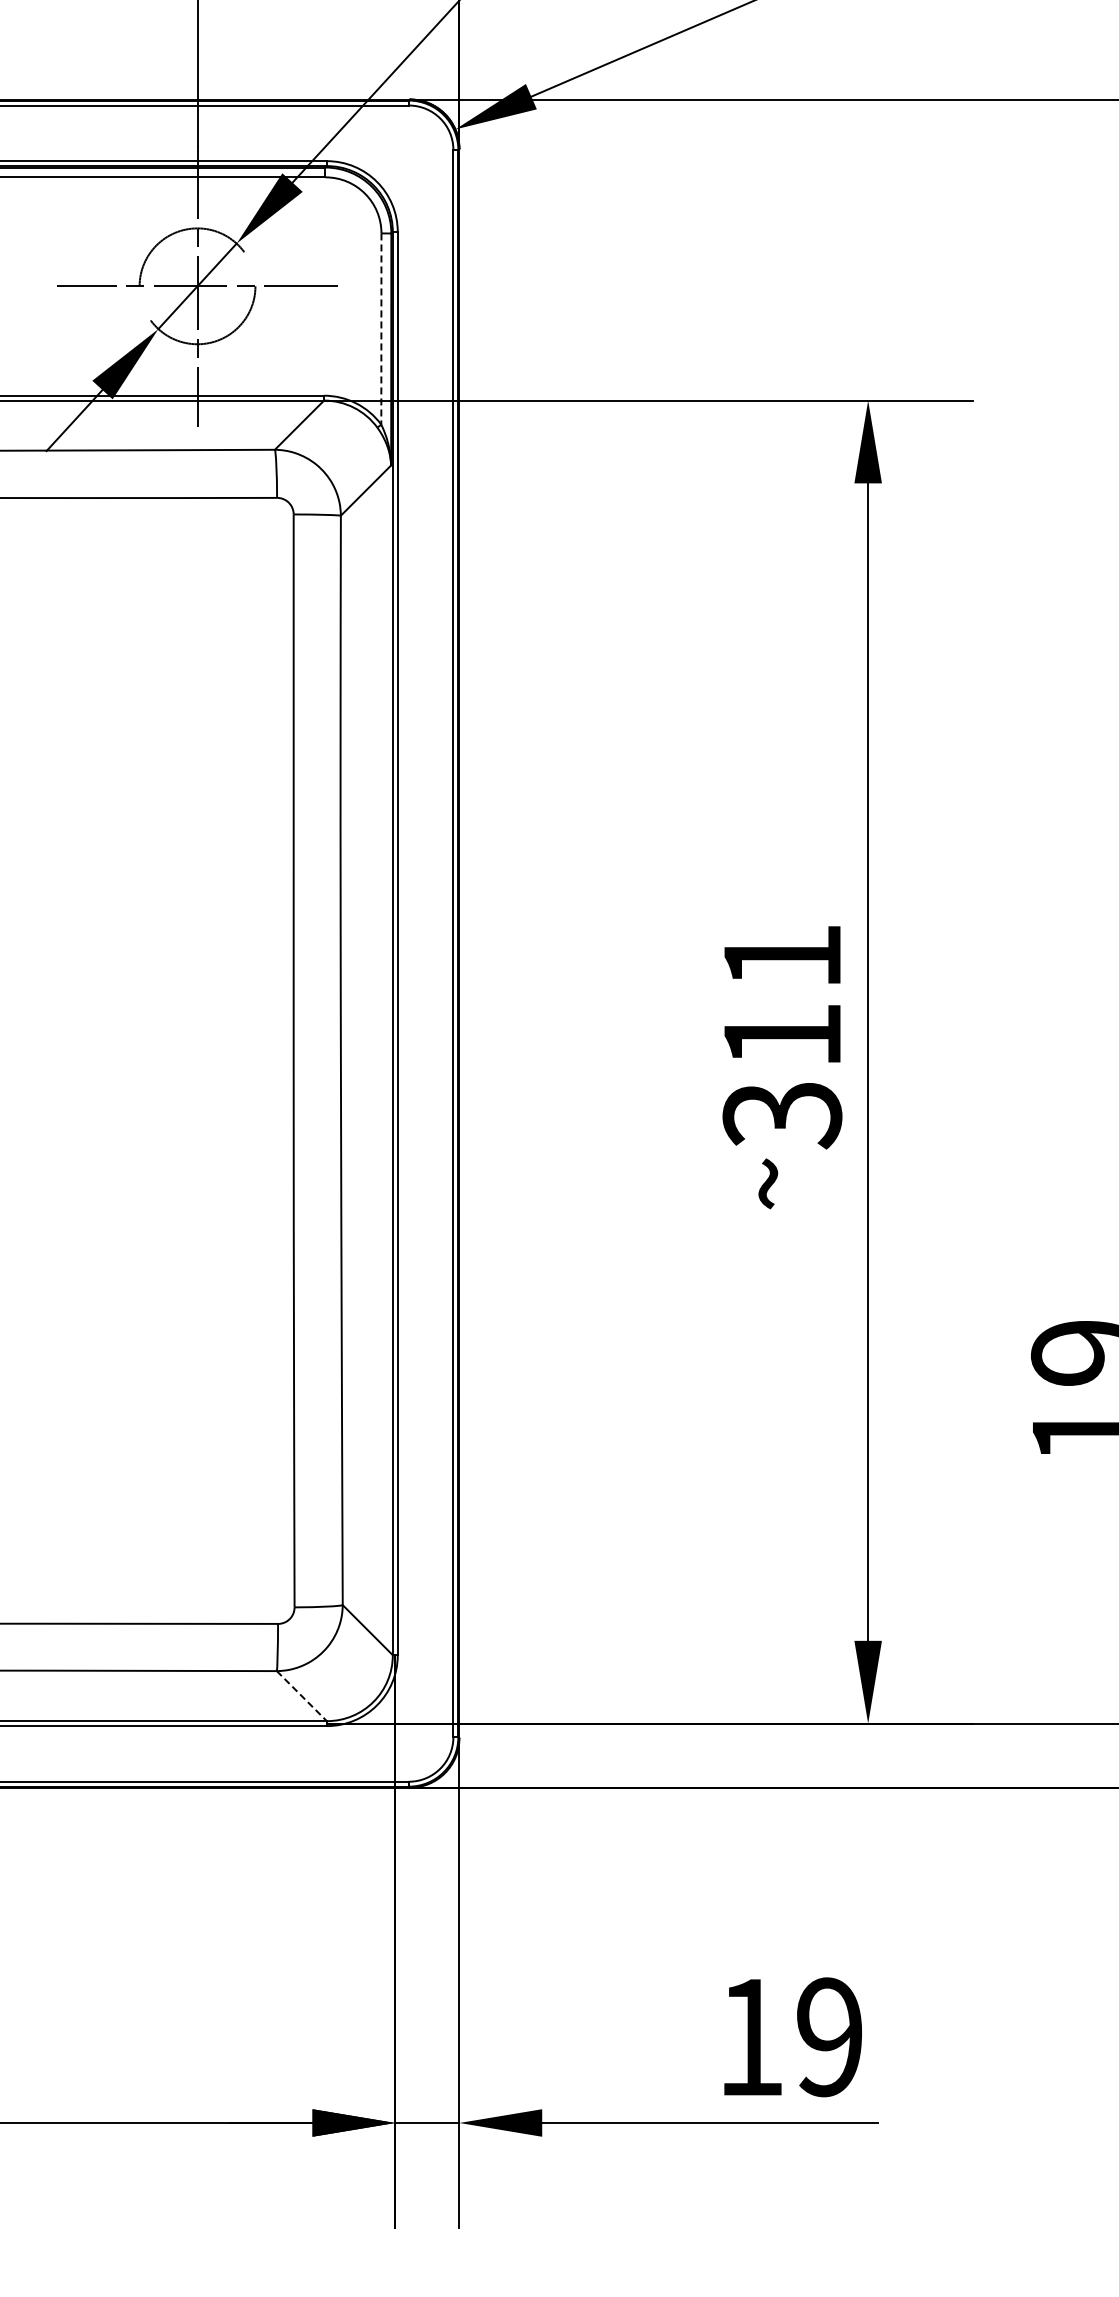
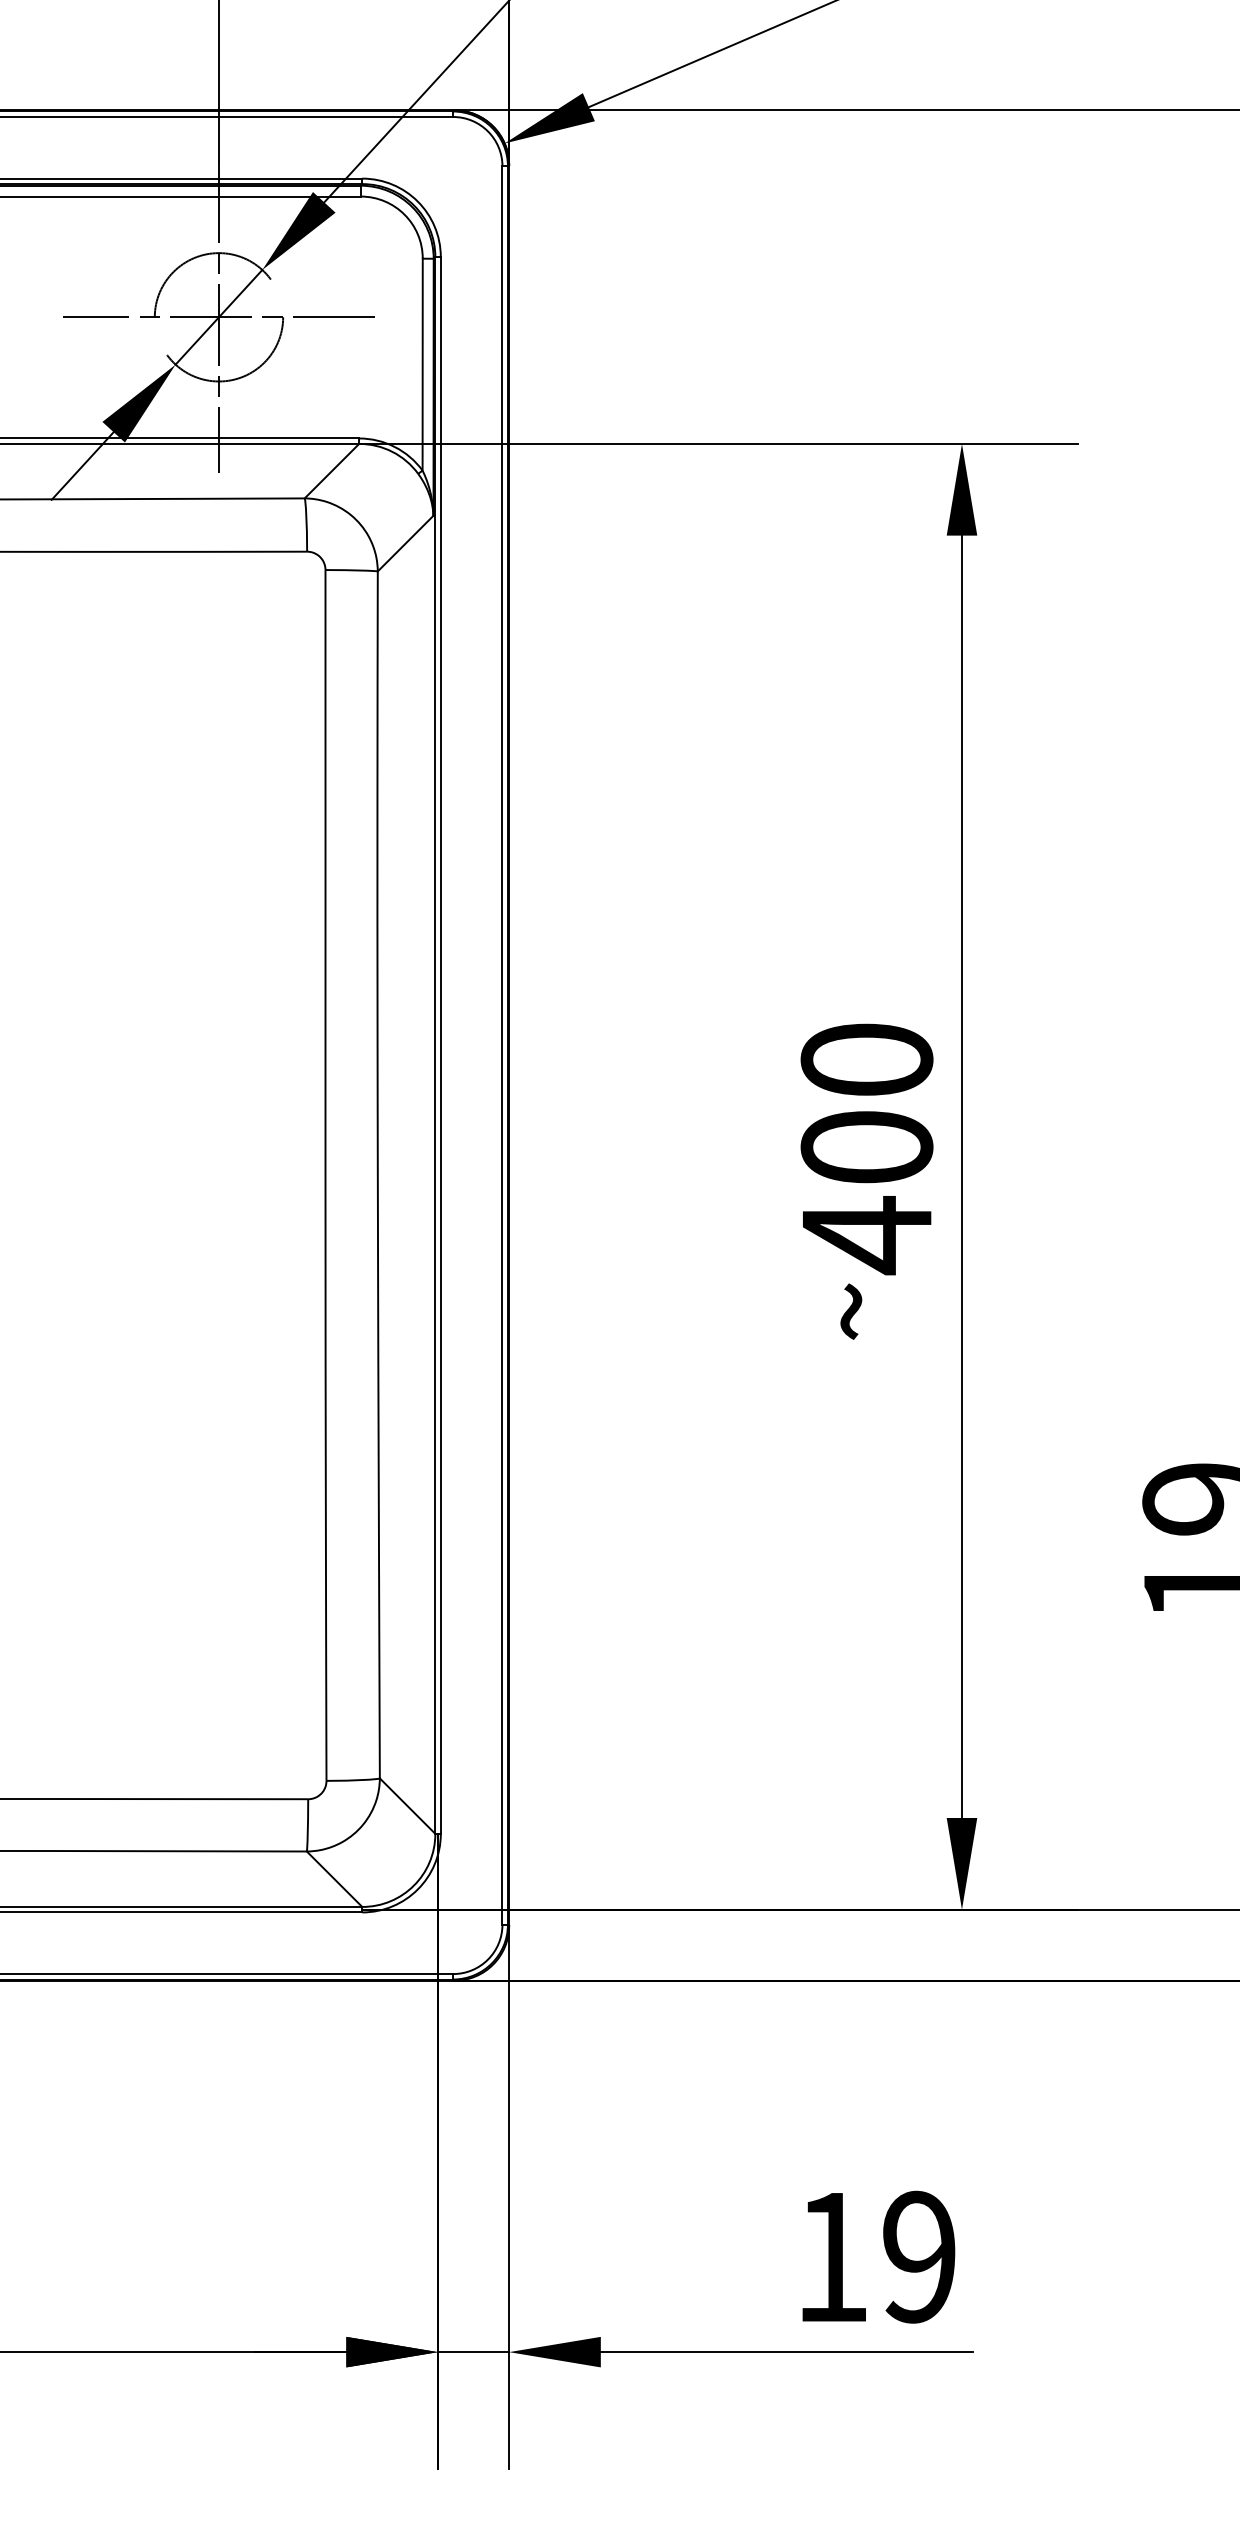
line: (381, 329) -> (422, 365), dashed -> solid
text: (782, 1037) -> (867, 1149), 311 -> 400
line: (302, 1696) -> (335, 1879), dashed -> solid

